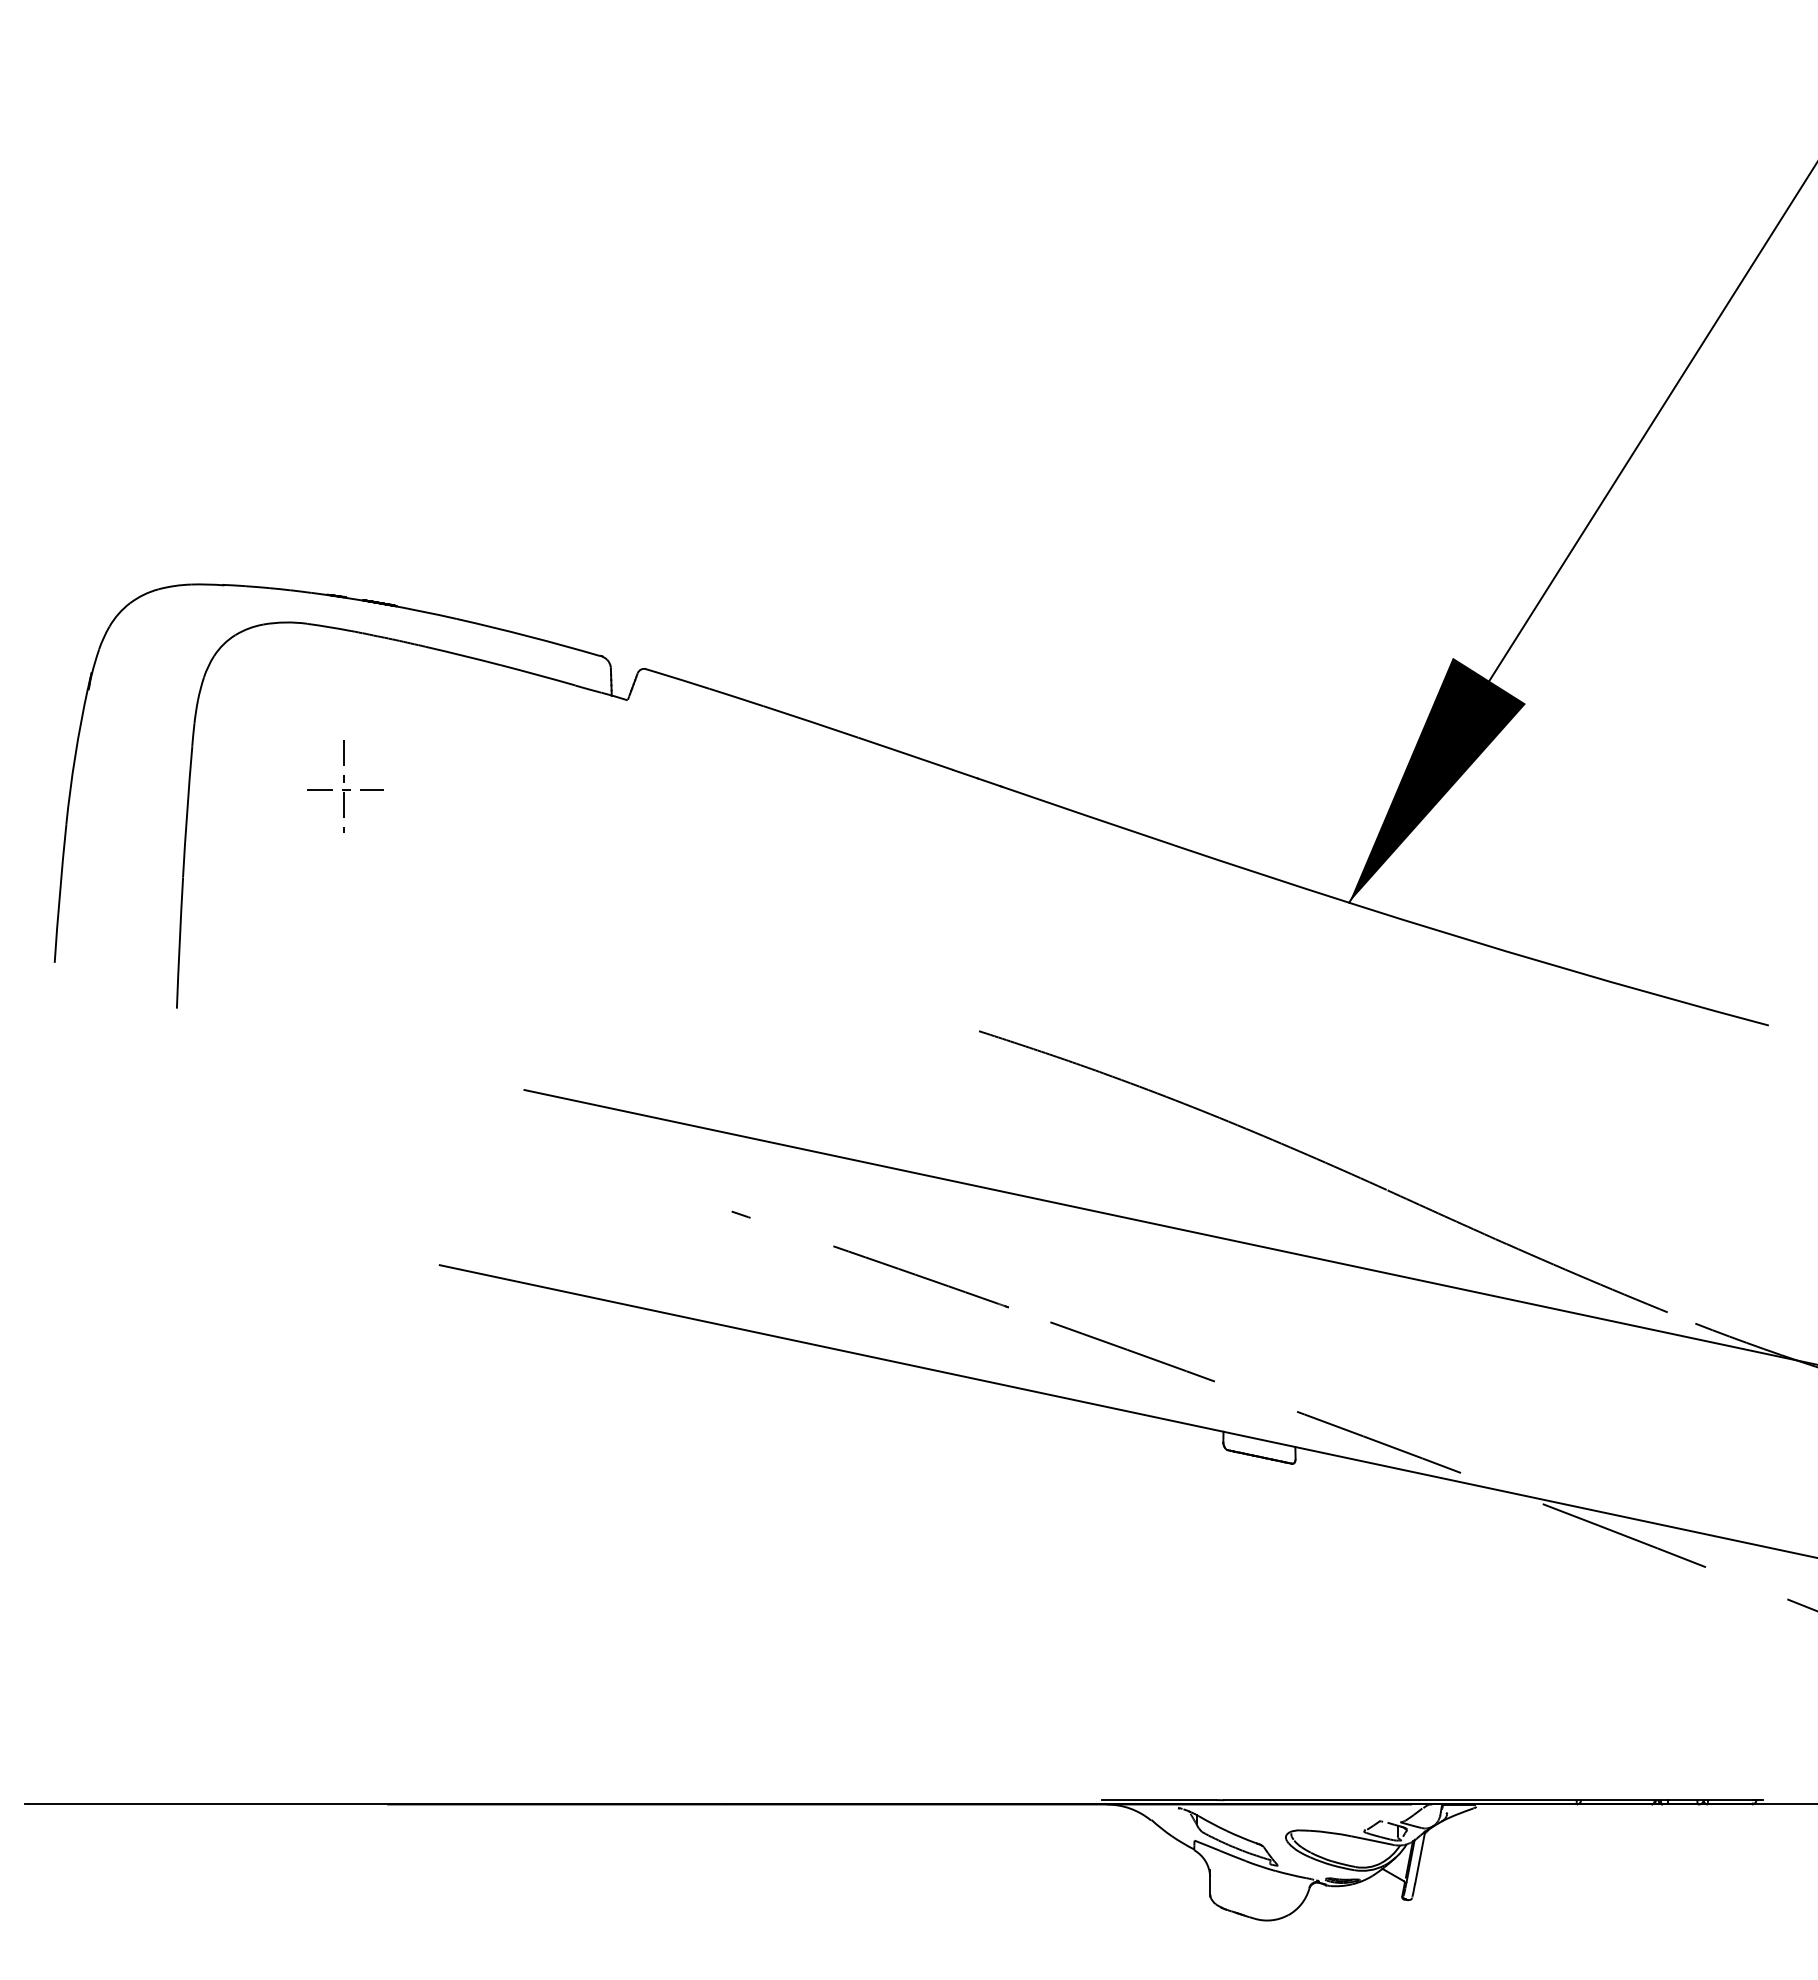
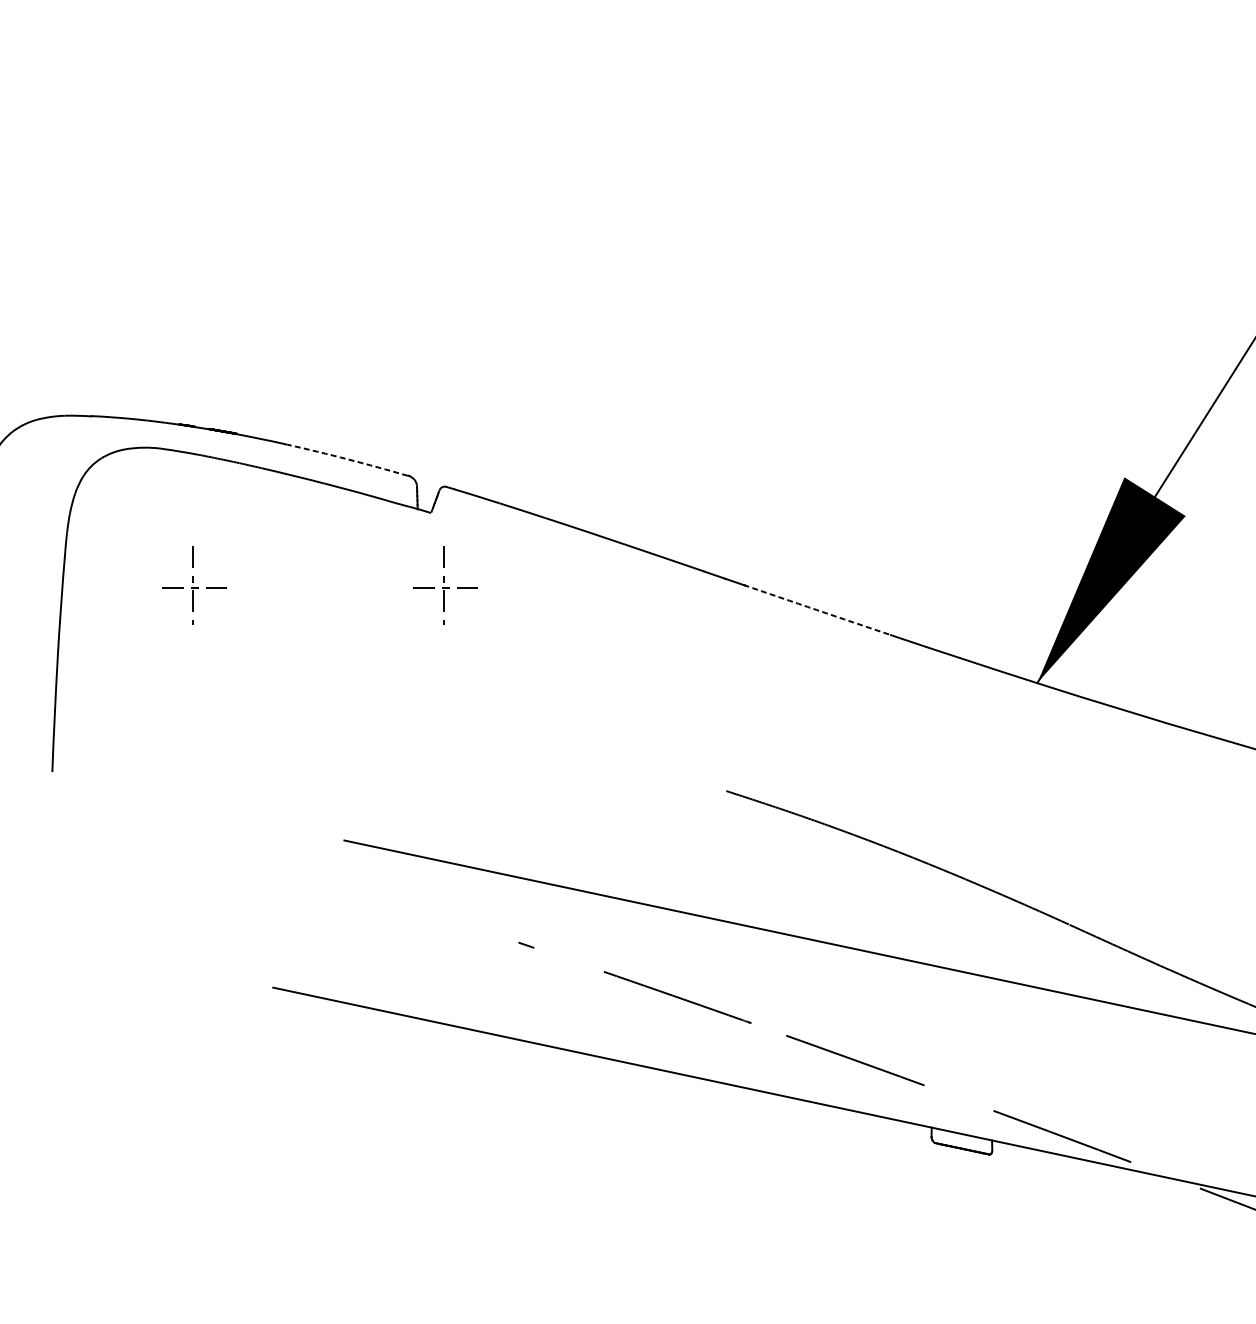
arc: (528, 636) -> (347, 459), solid -> dashed
part: (644, 786) -> (445, 585), added
arc: (1086, 815) -> (816, 609), solid -> dashed

